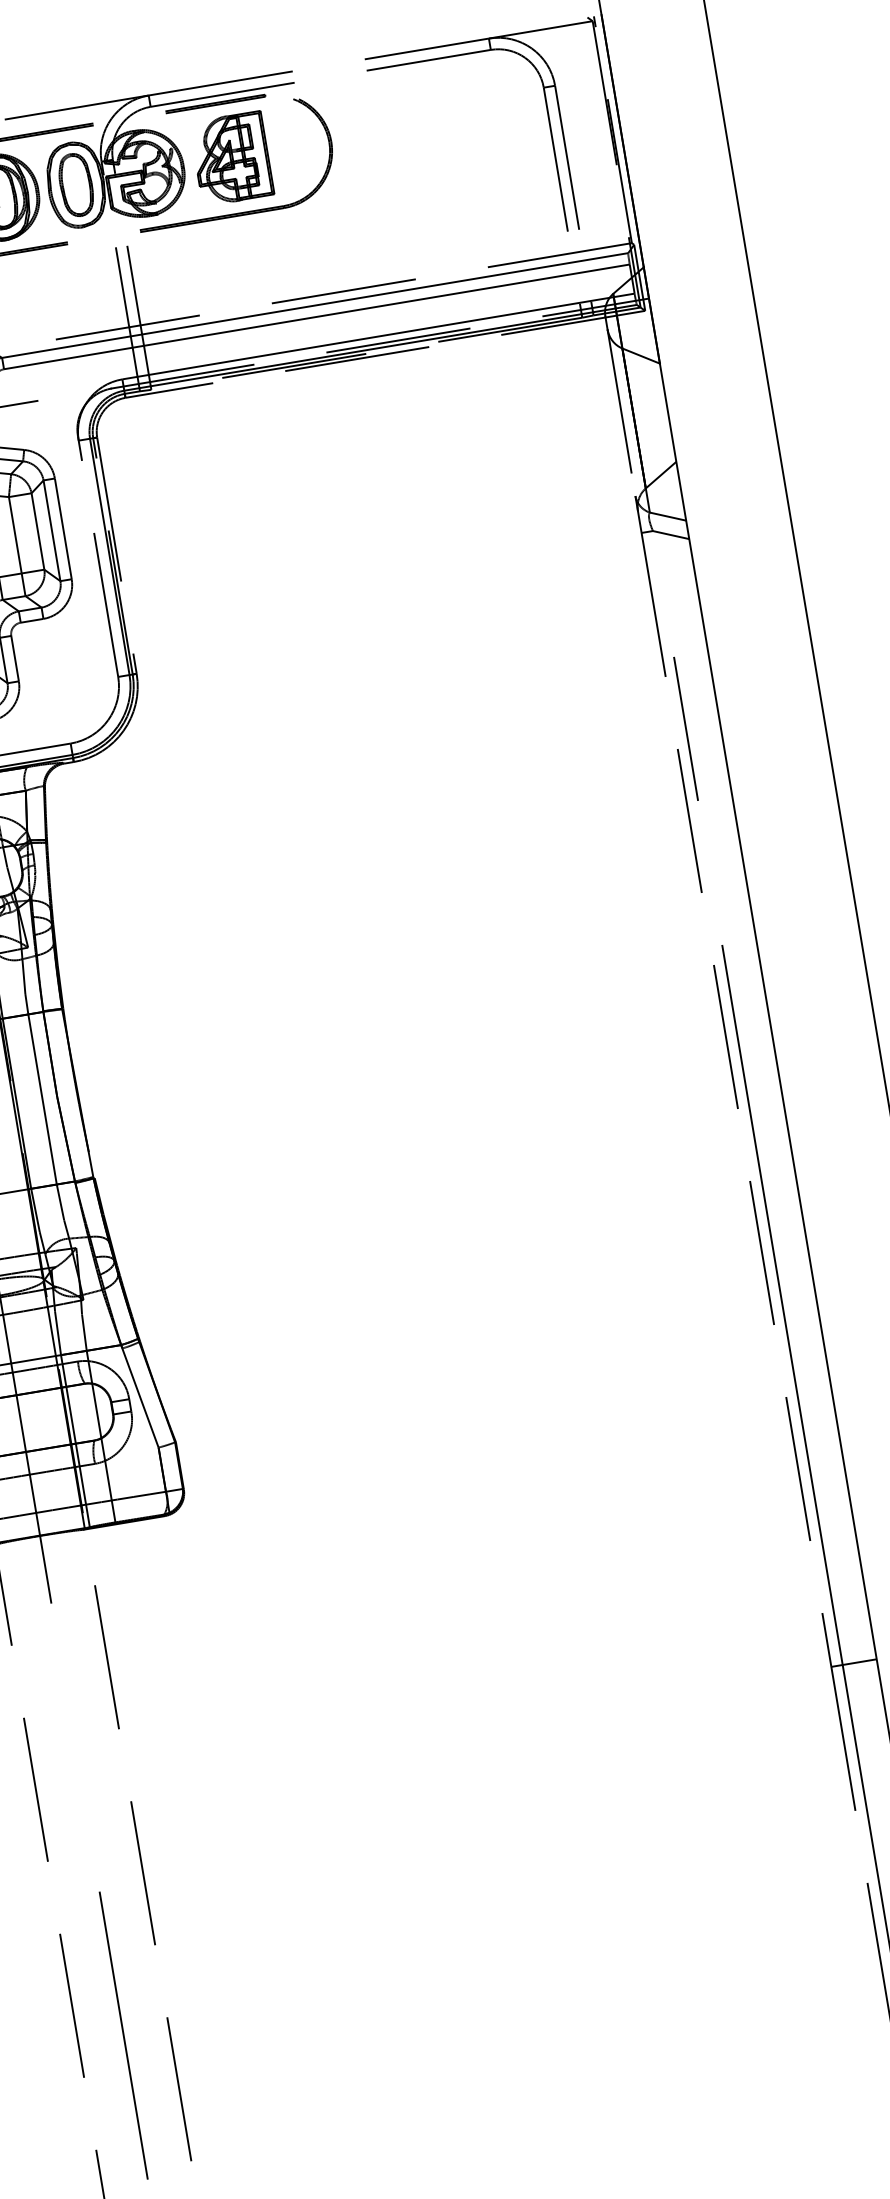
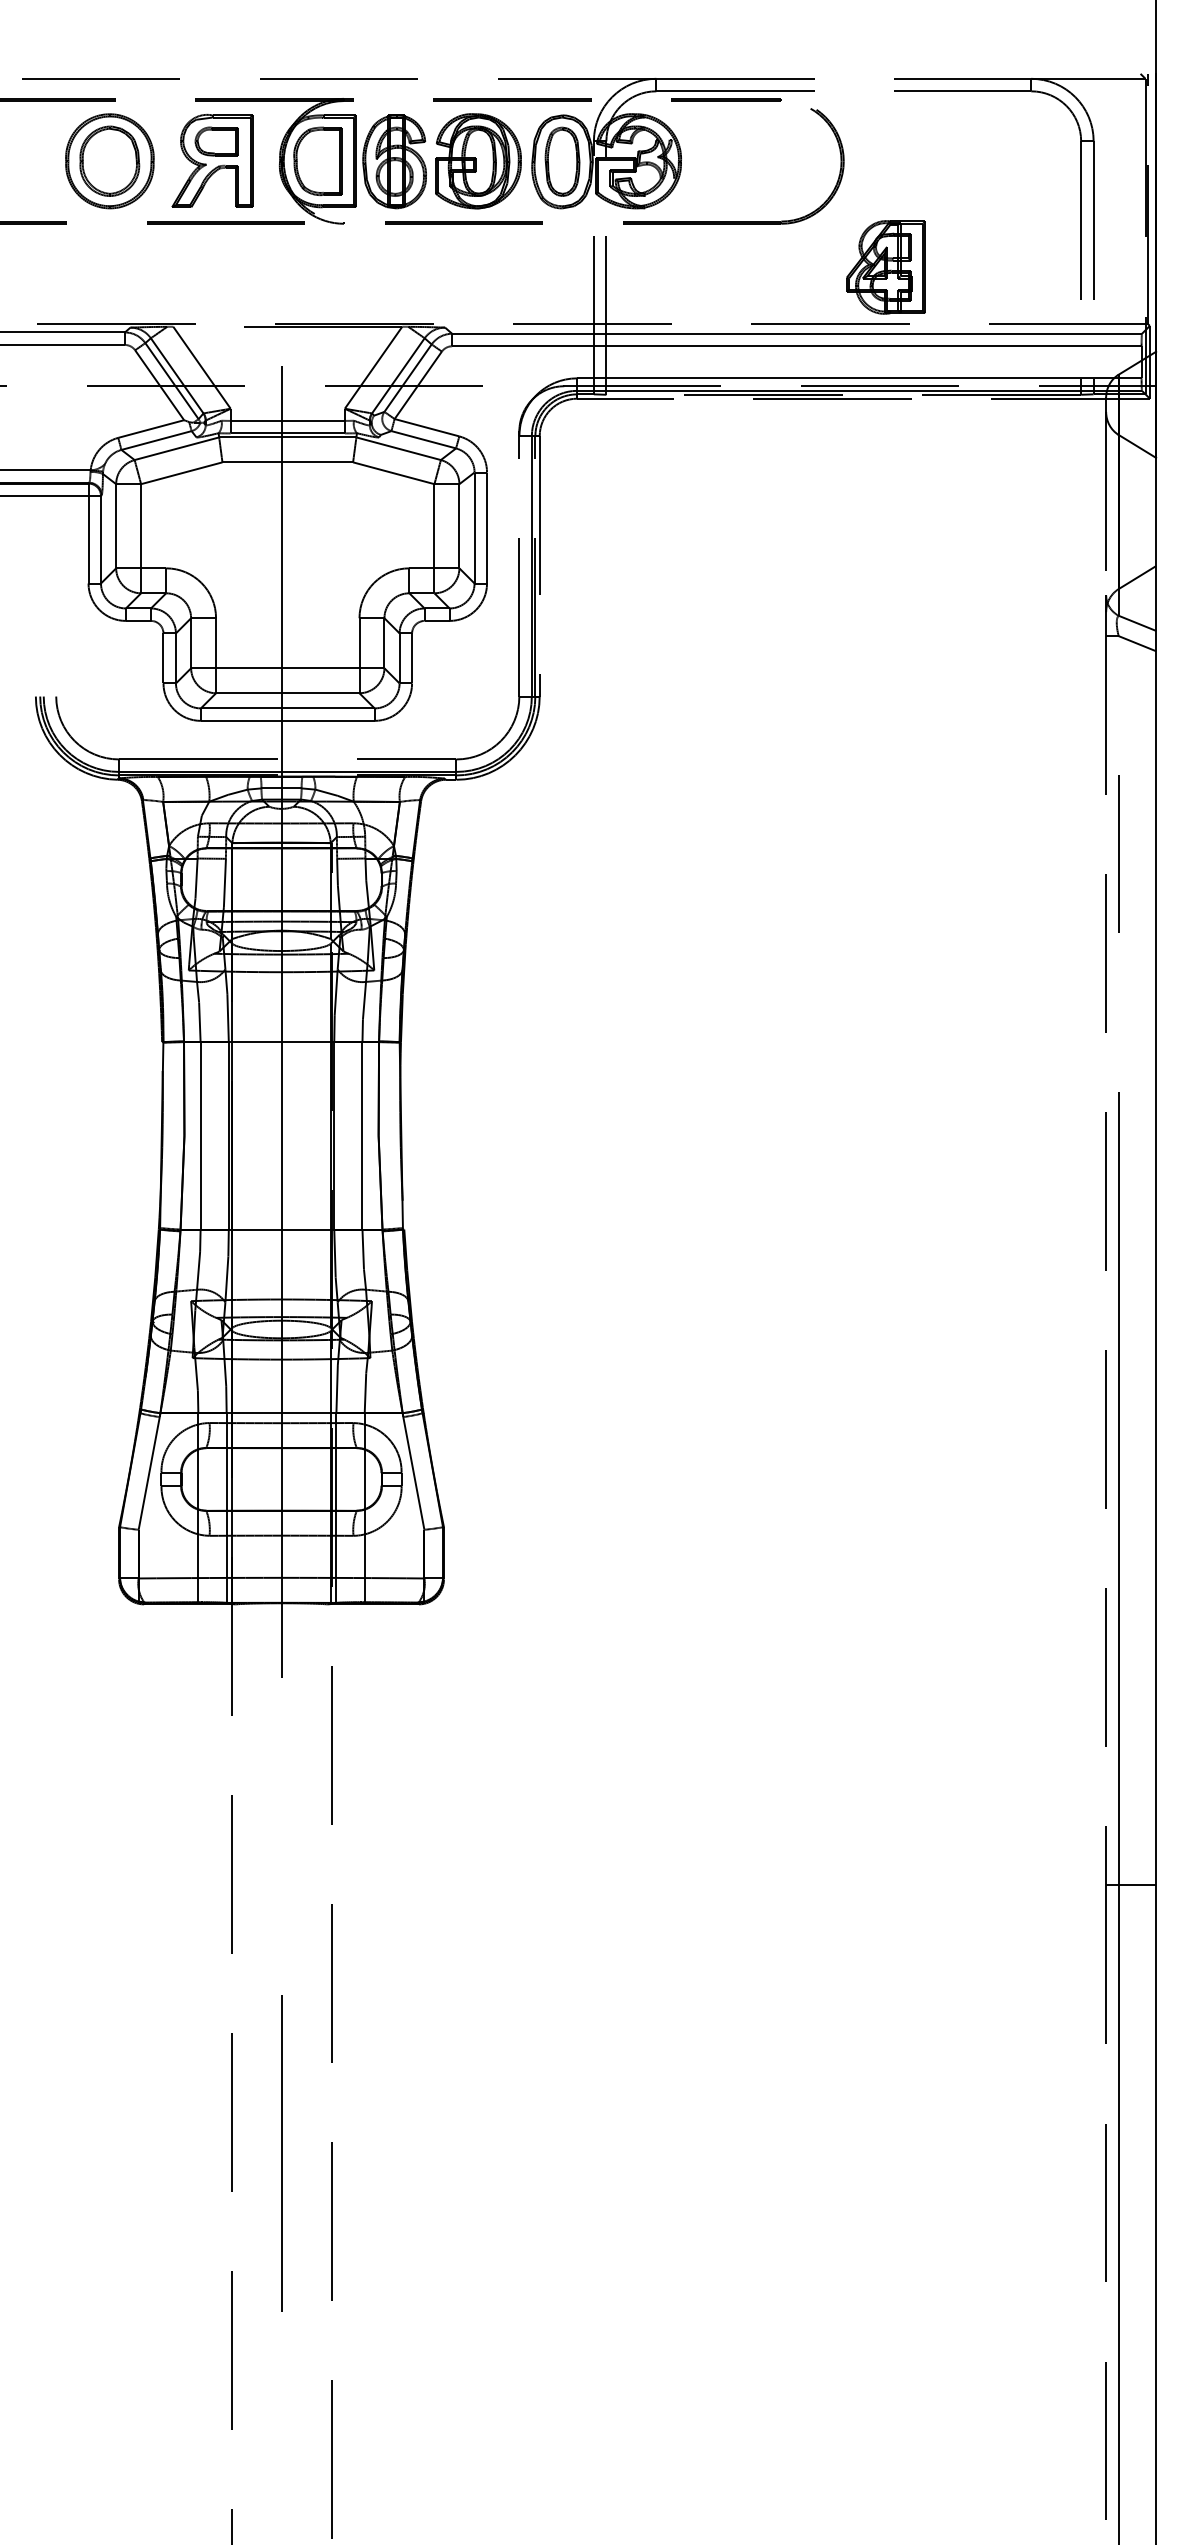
part: (231, 158) -> (885, 267), moved

